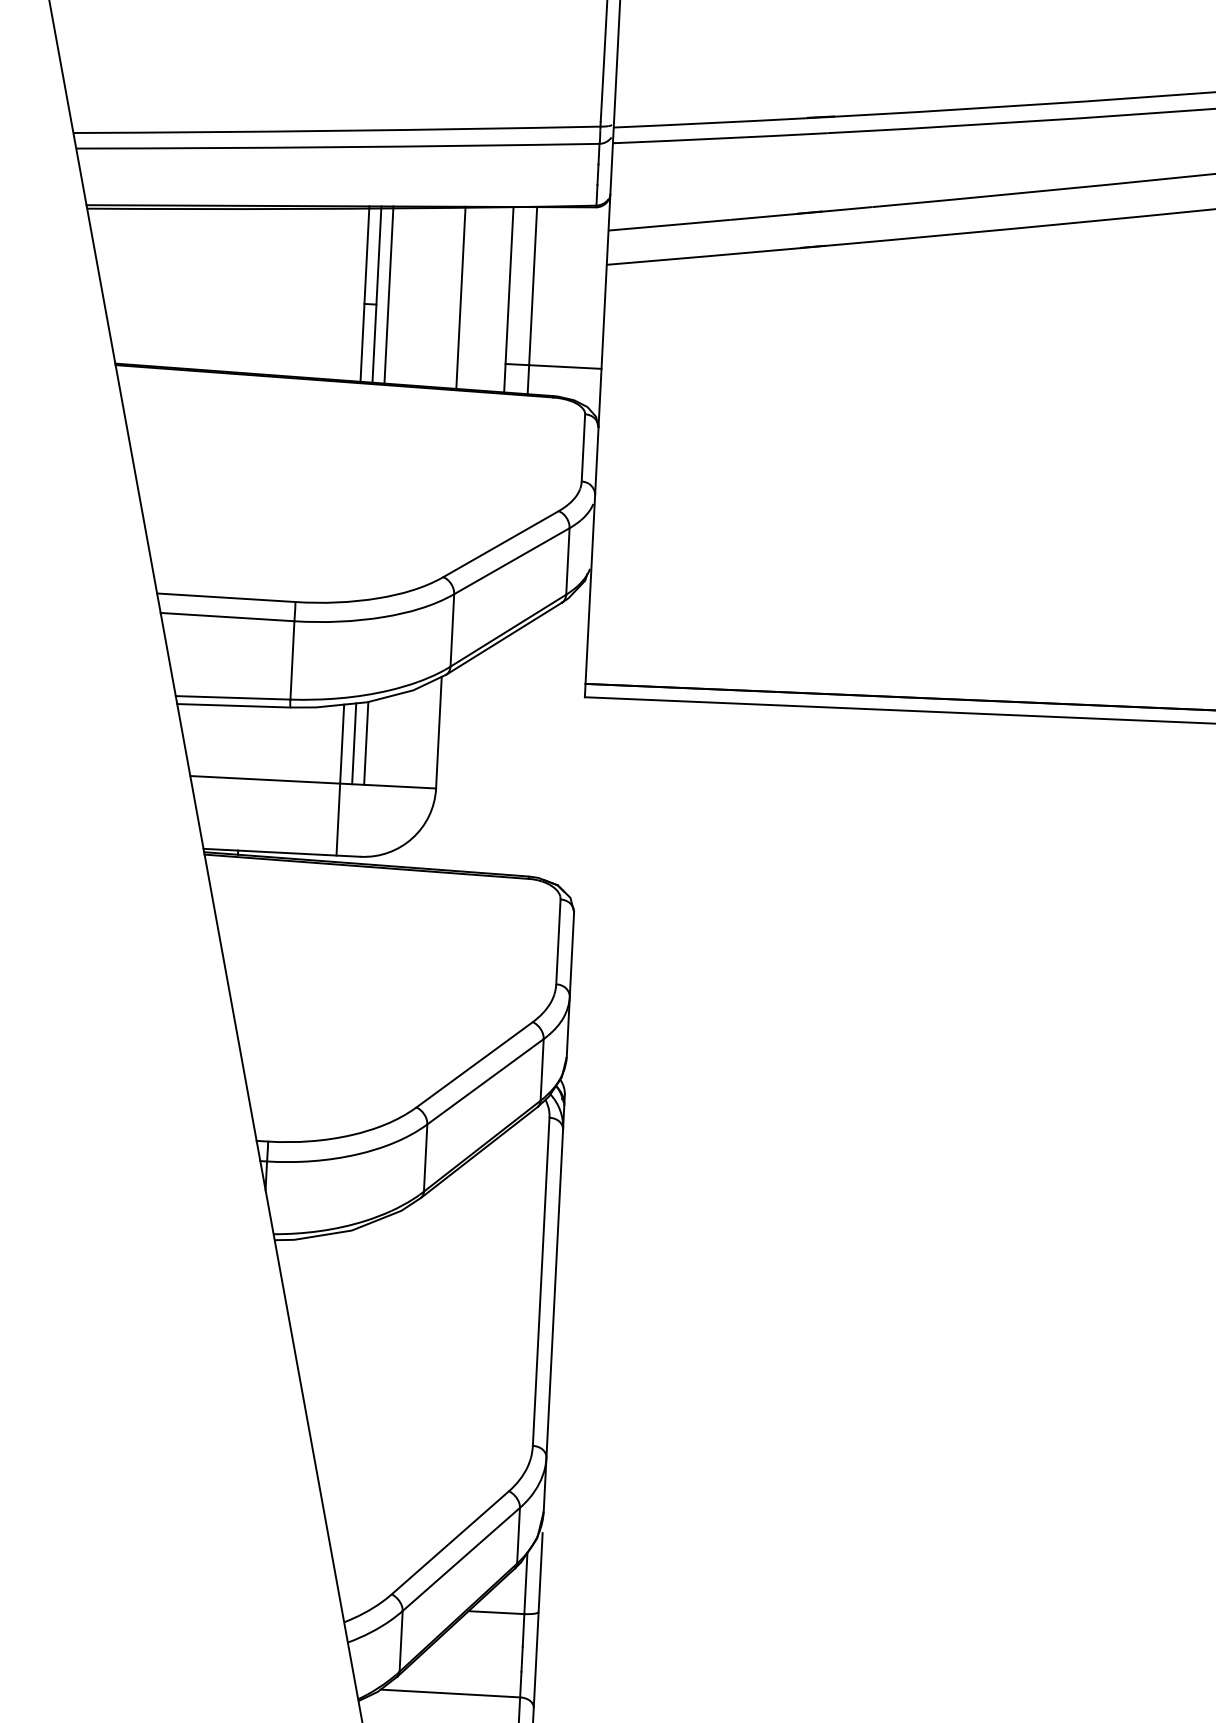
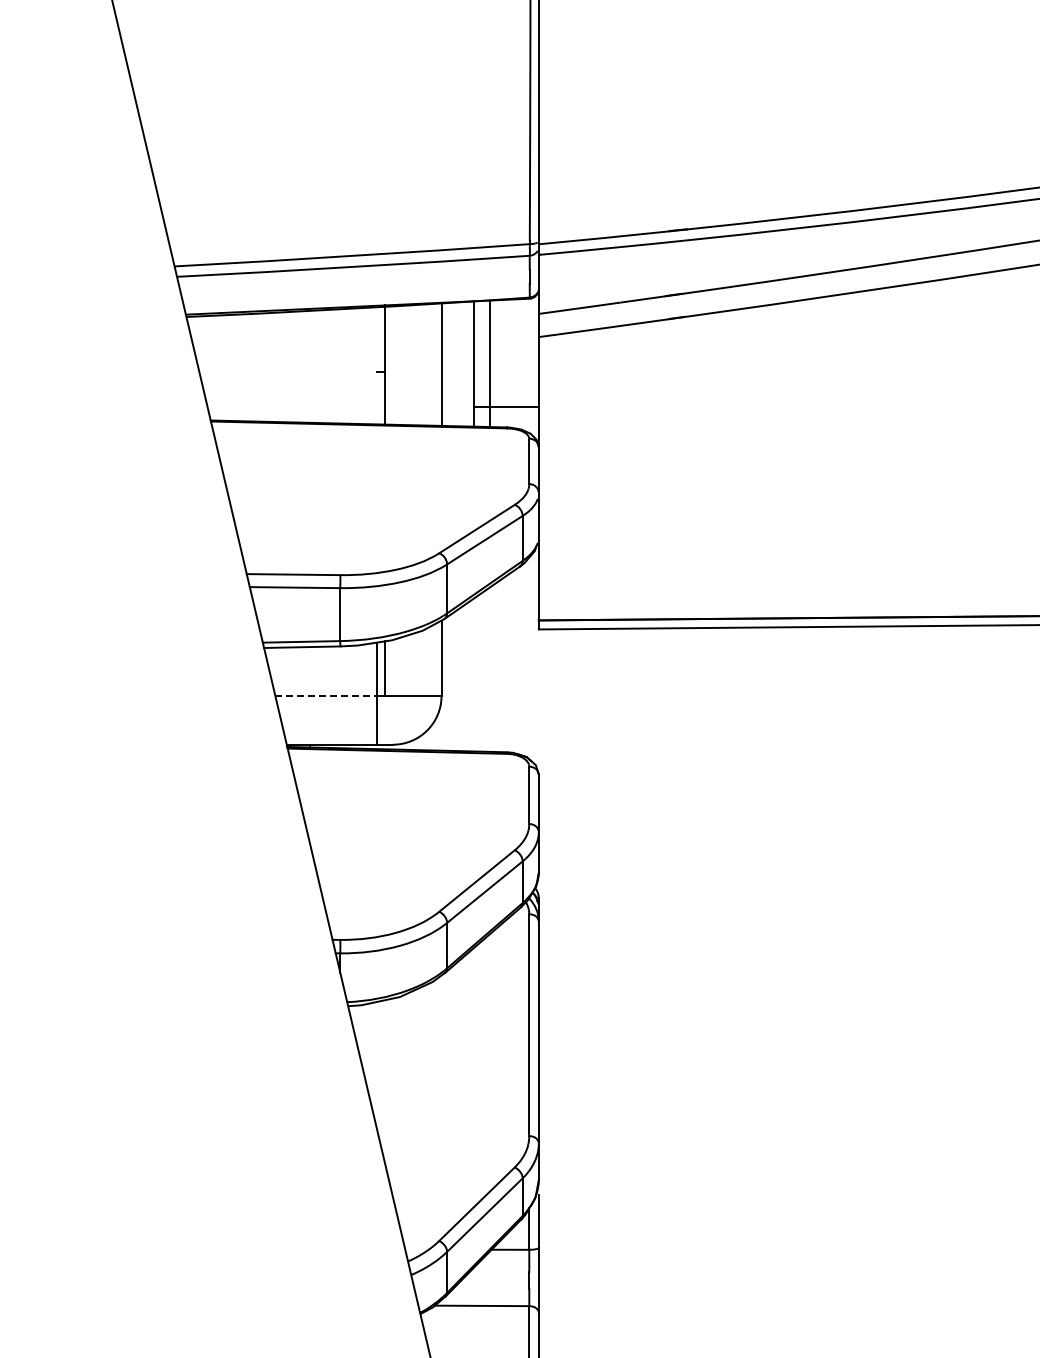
line: (364, 293) -> (376, 364), removed
line: (388, 294) -> (392, 364), removed
line: (365, 744) -> (392, 668), removed
line: (265, 780) -> (326, 696), solid -> dashed

